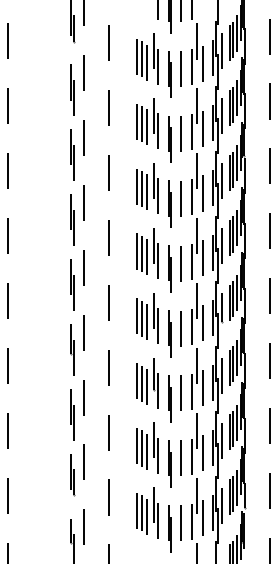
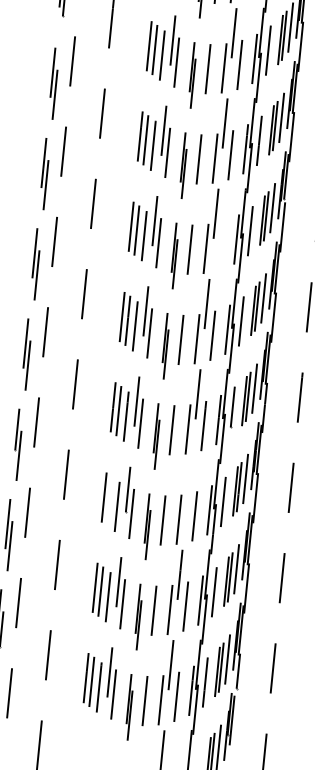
line: (203, 193) -> (222, 245), removed
line: (196, 365) -> (188, 483), removed
line: (141, 383) -> (109, 501), removed

